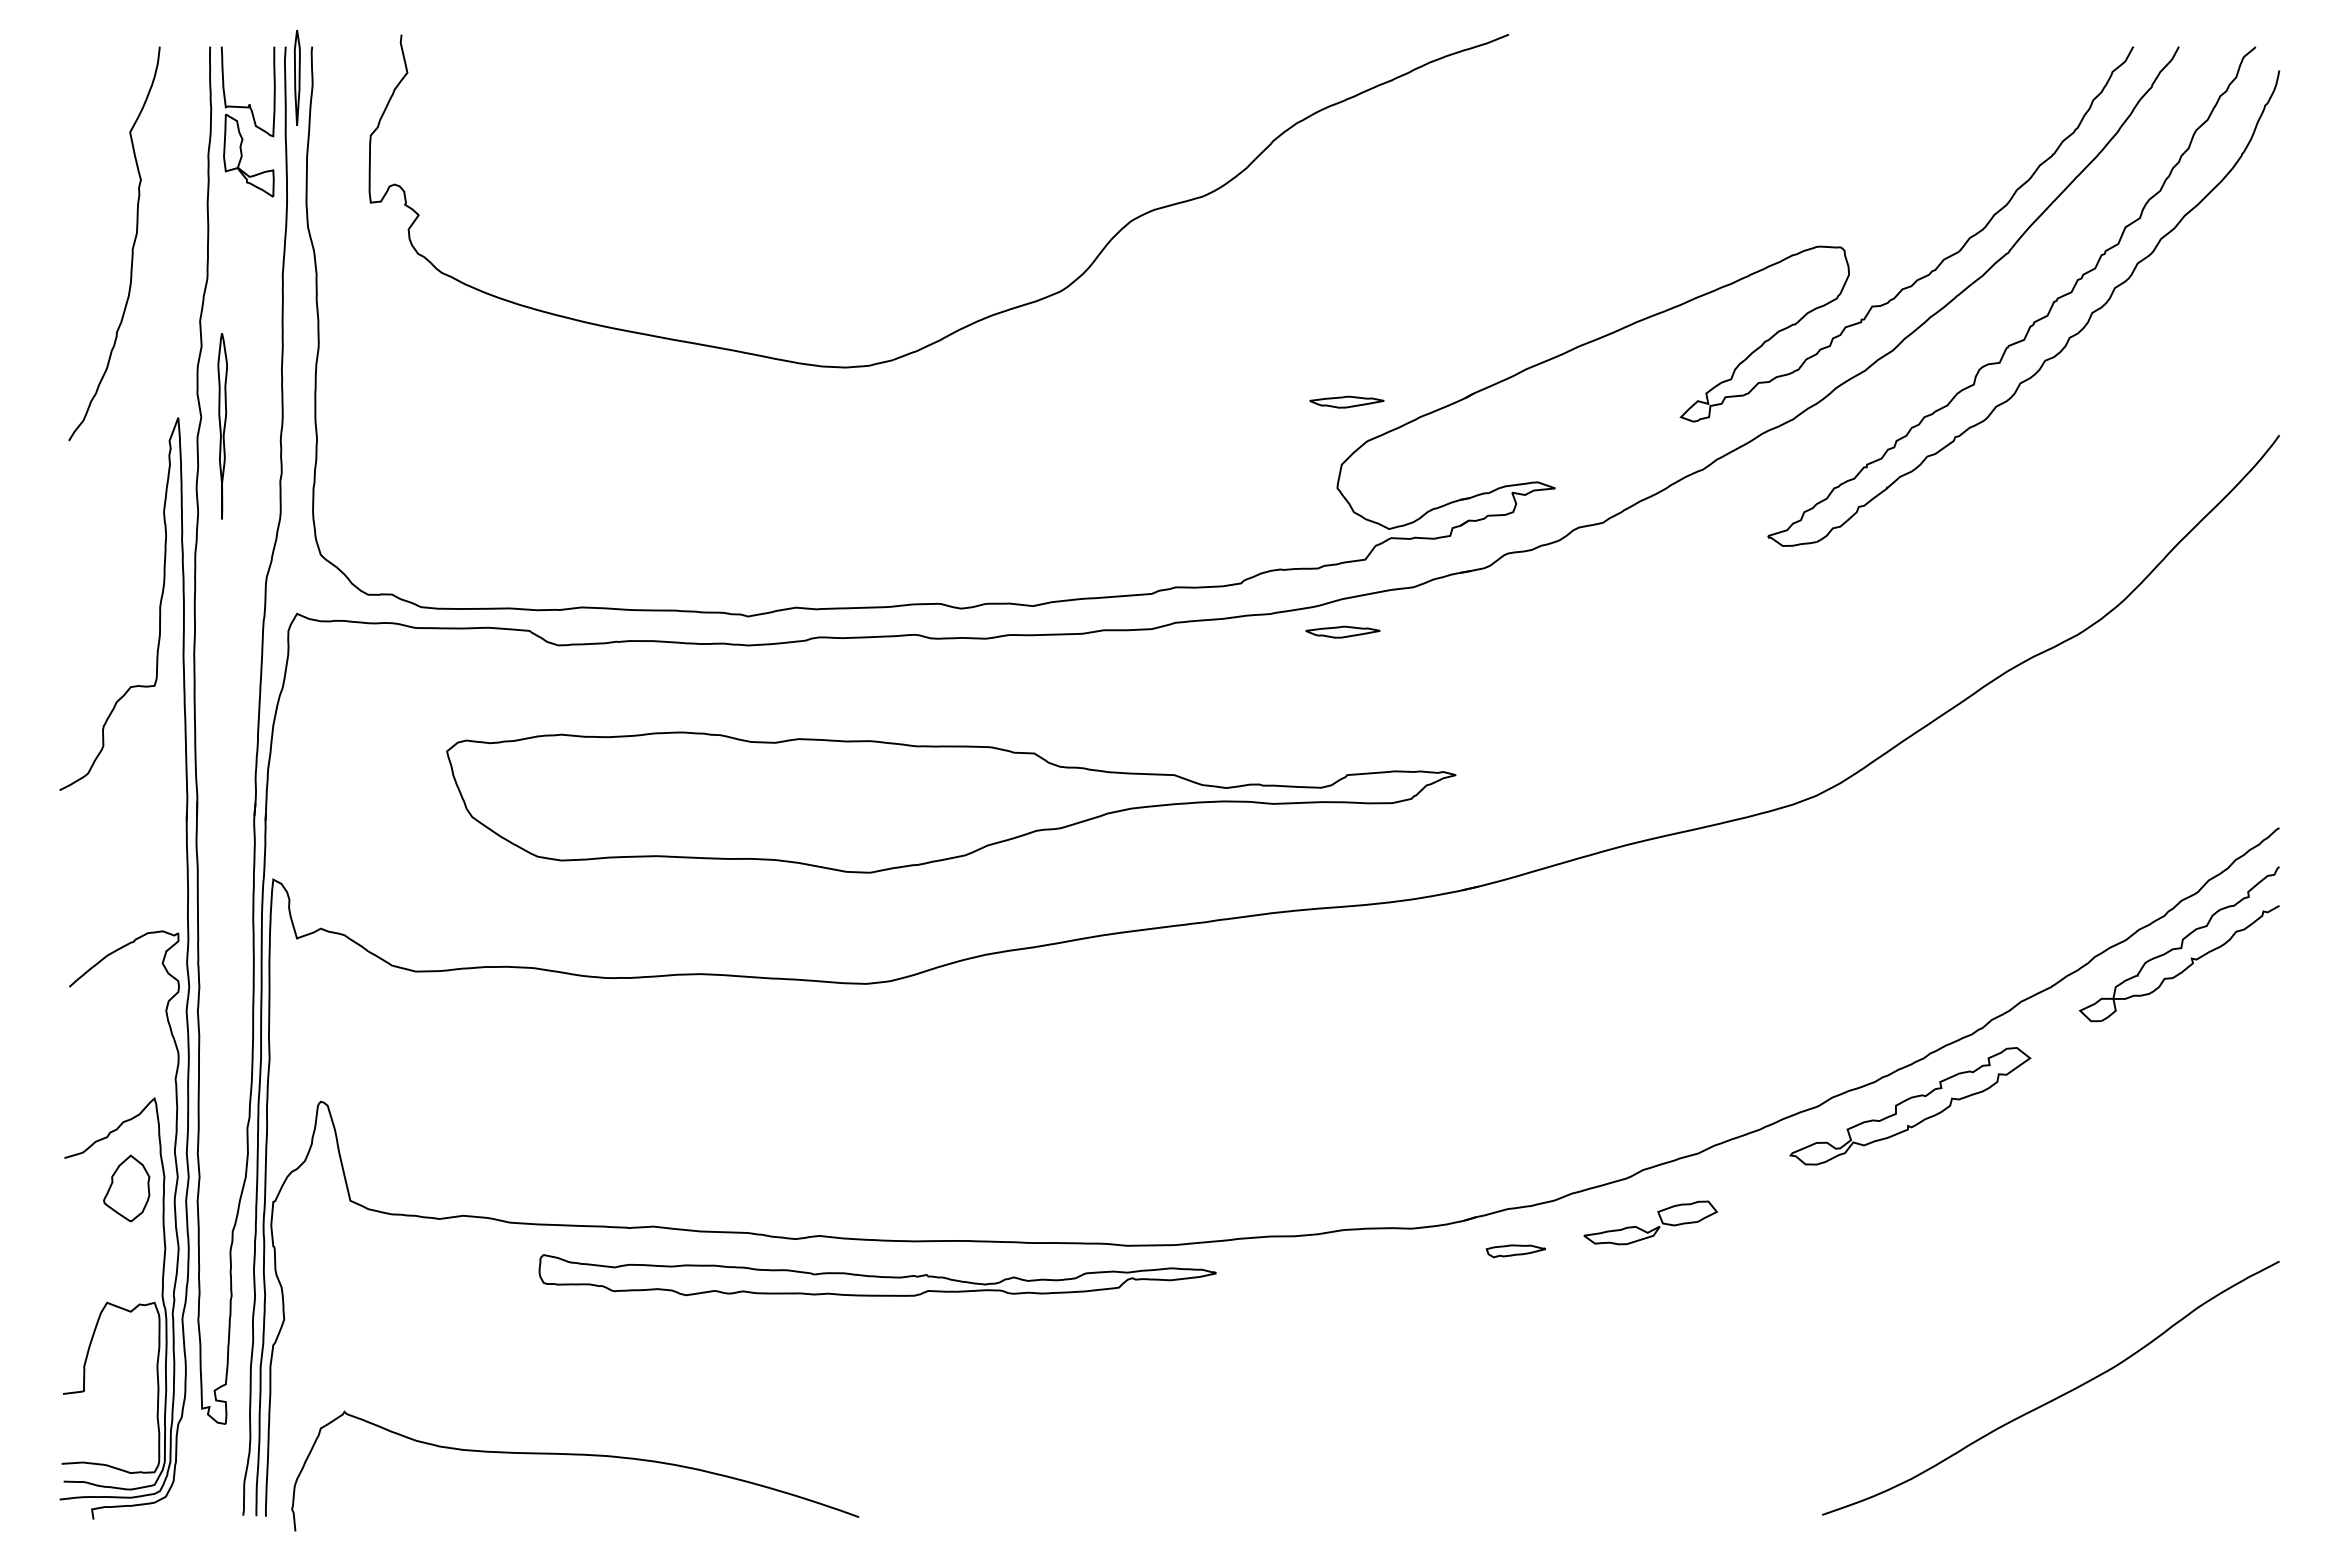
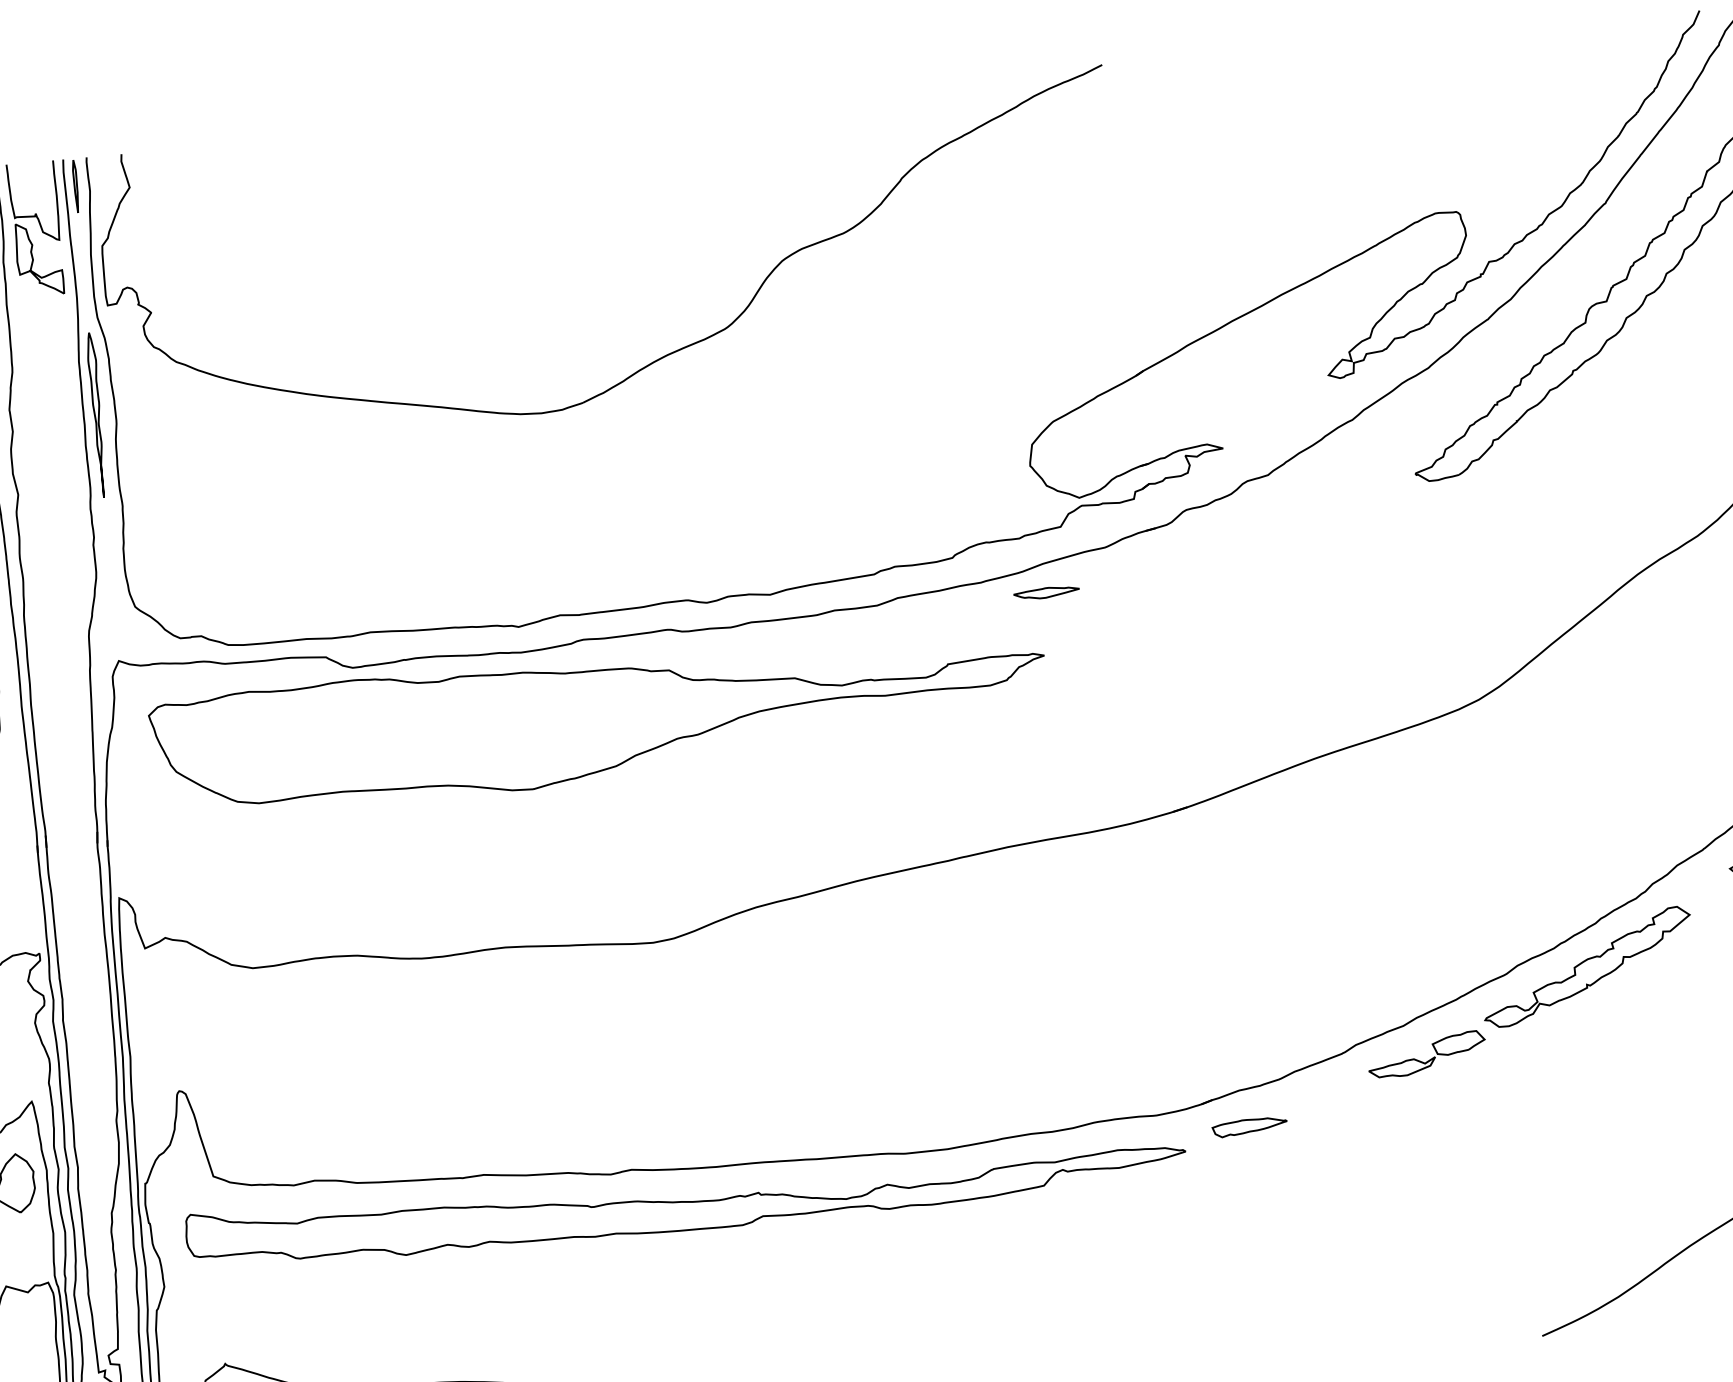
part: (296, 78) -> (75, 186), size x0.62
part: (988, 315) -> (663, 355), moved
part: (1346, 401) -> (1031, 388), removed
part: (222, 426) -> (96, 415), moved
part: (951, 802) -> (599, 720), moved
part: (1653, 1228) -> (1429, 1059), moved
part: (1515, 1251) -> (1249, 1127), size x1.43
part: (877, 1275) -> (686, 1200), size x1.67

